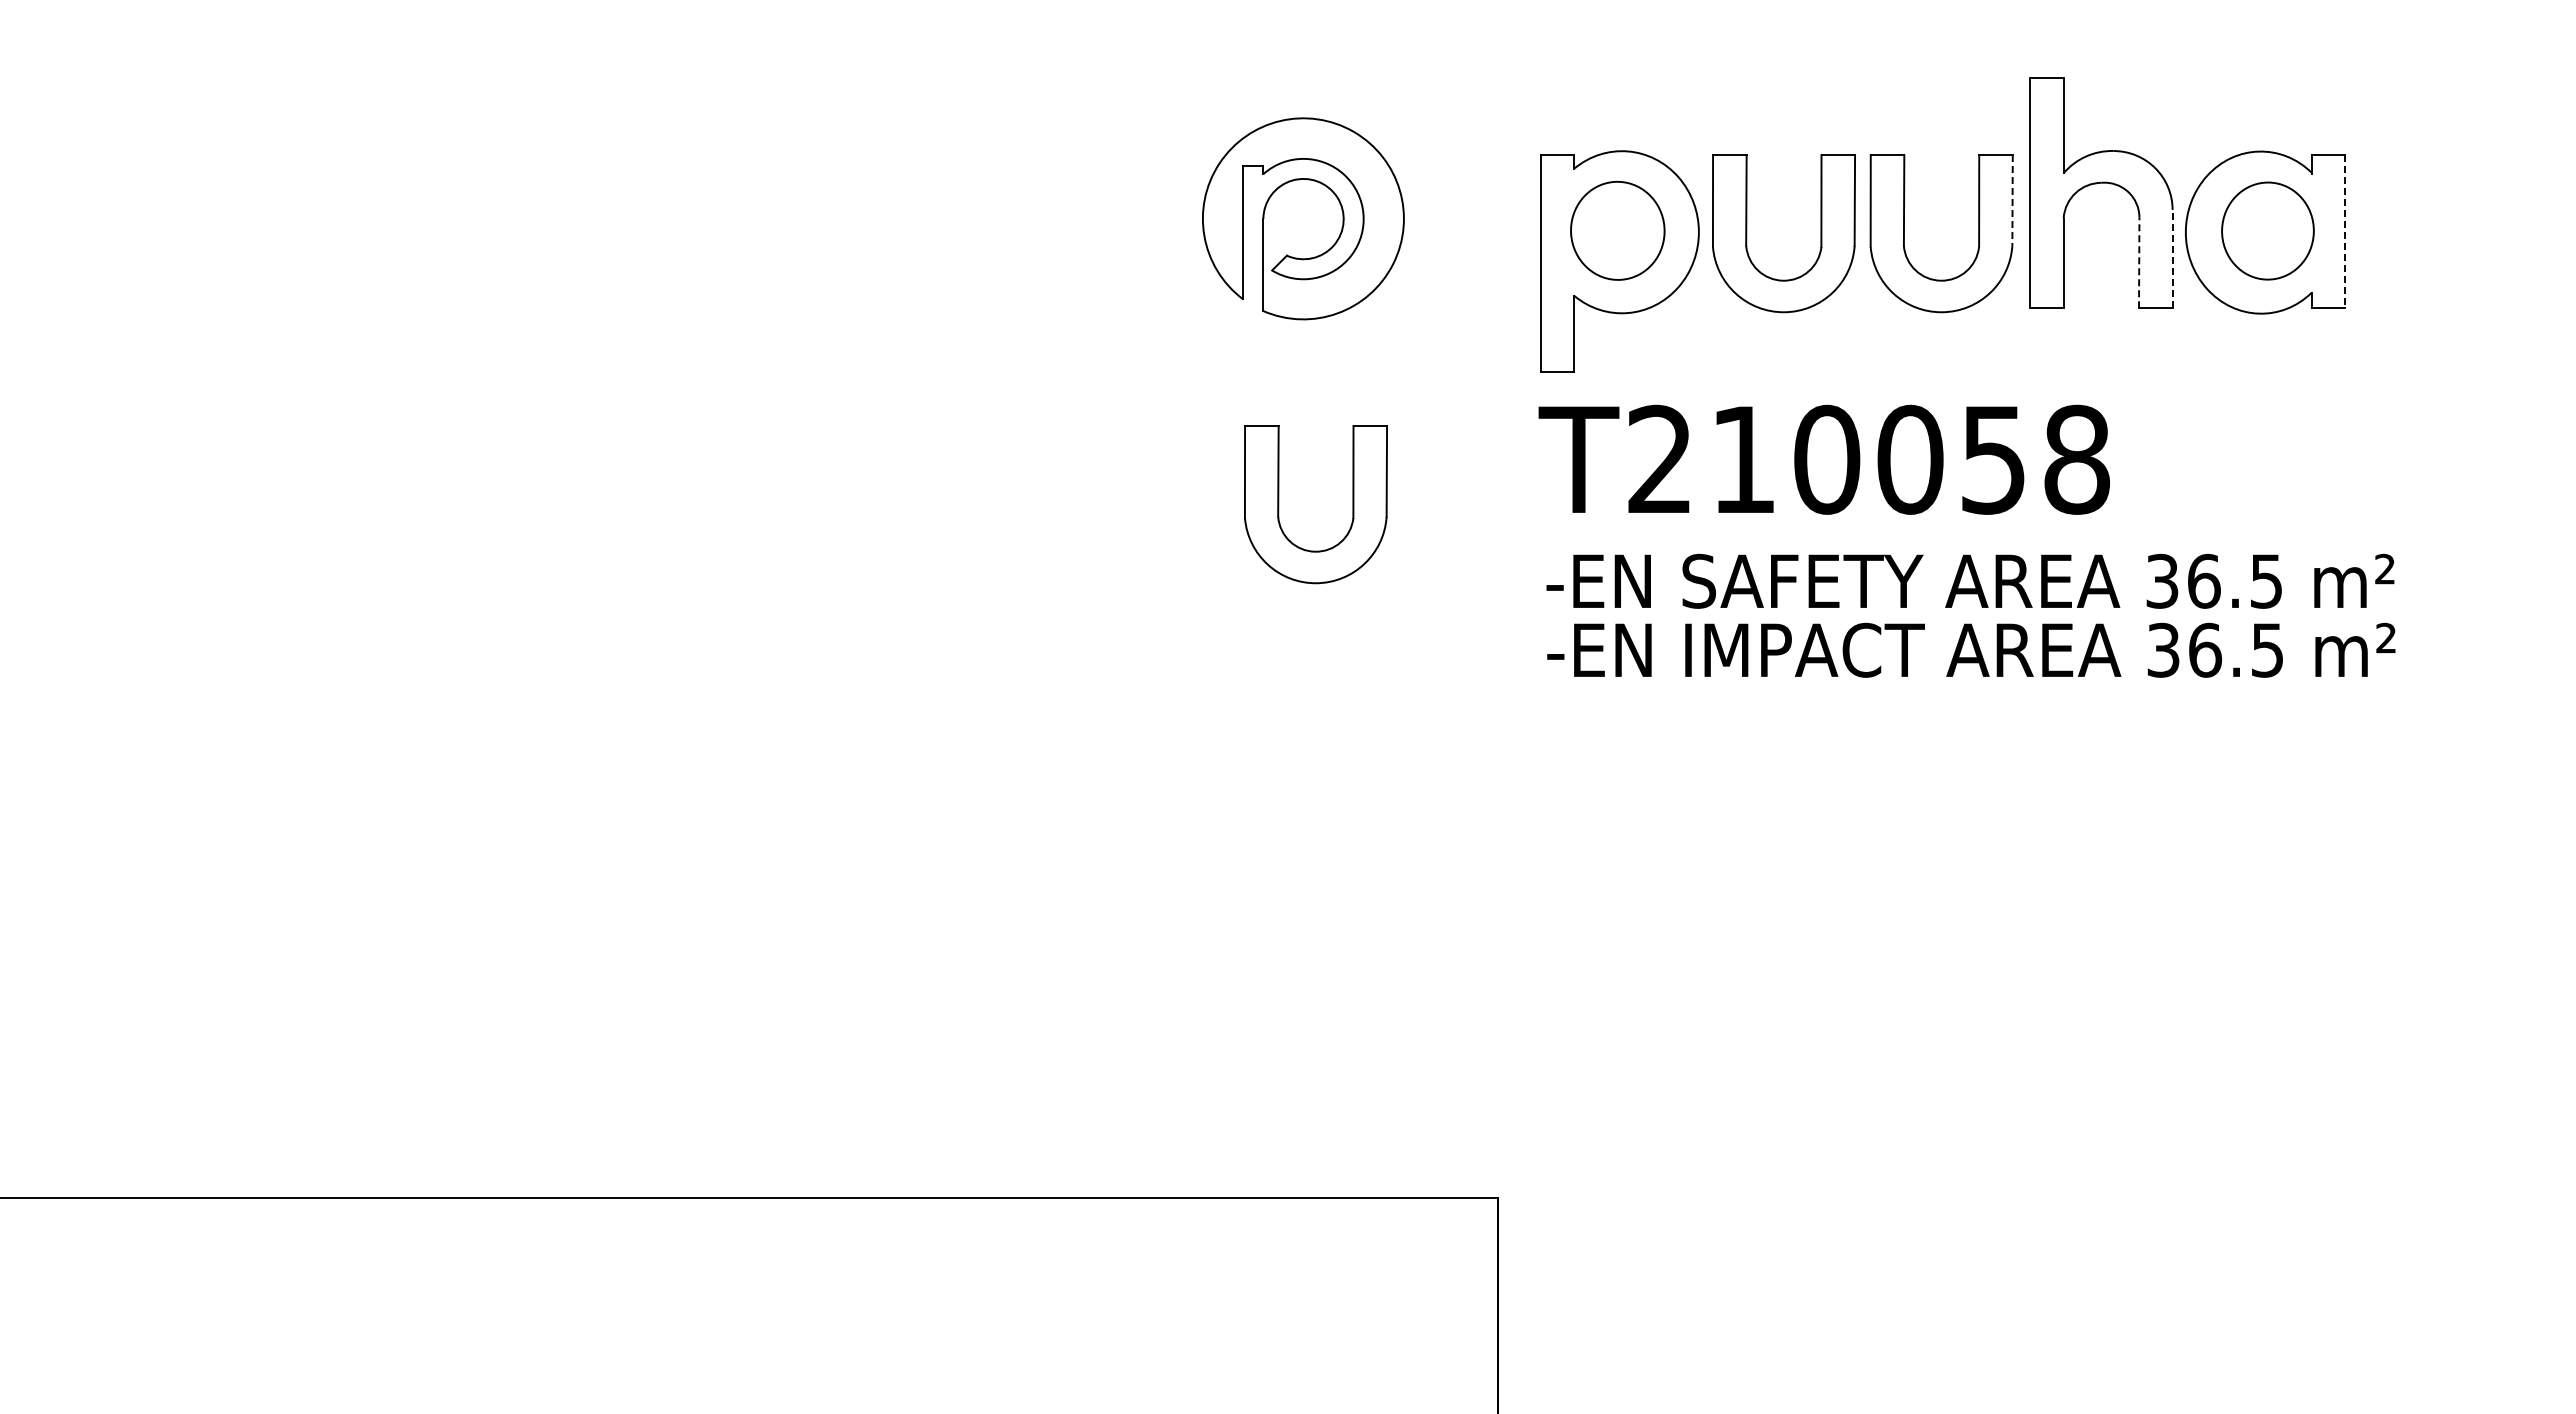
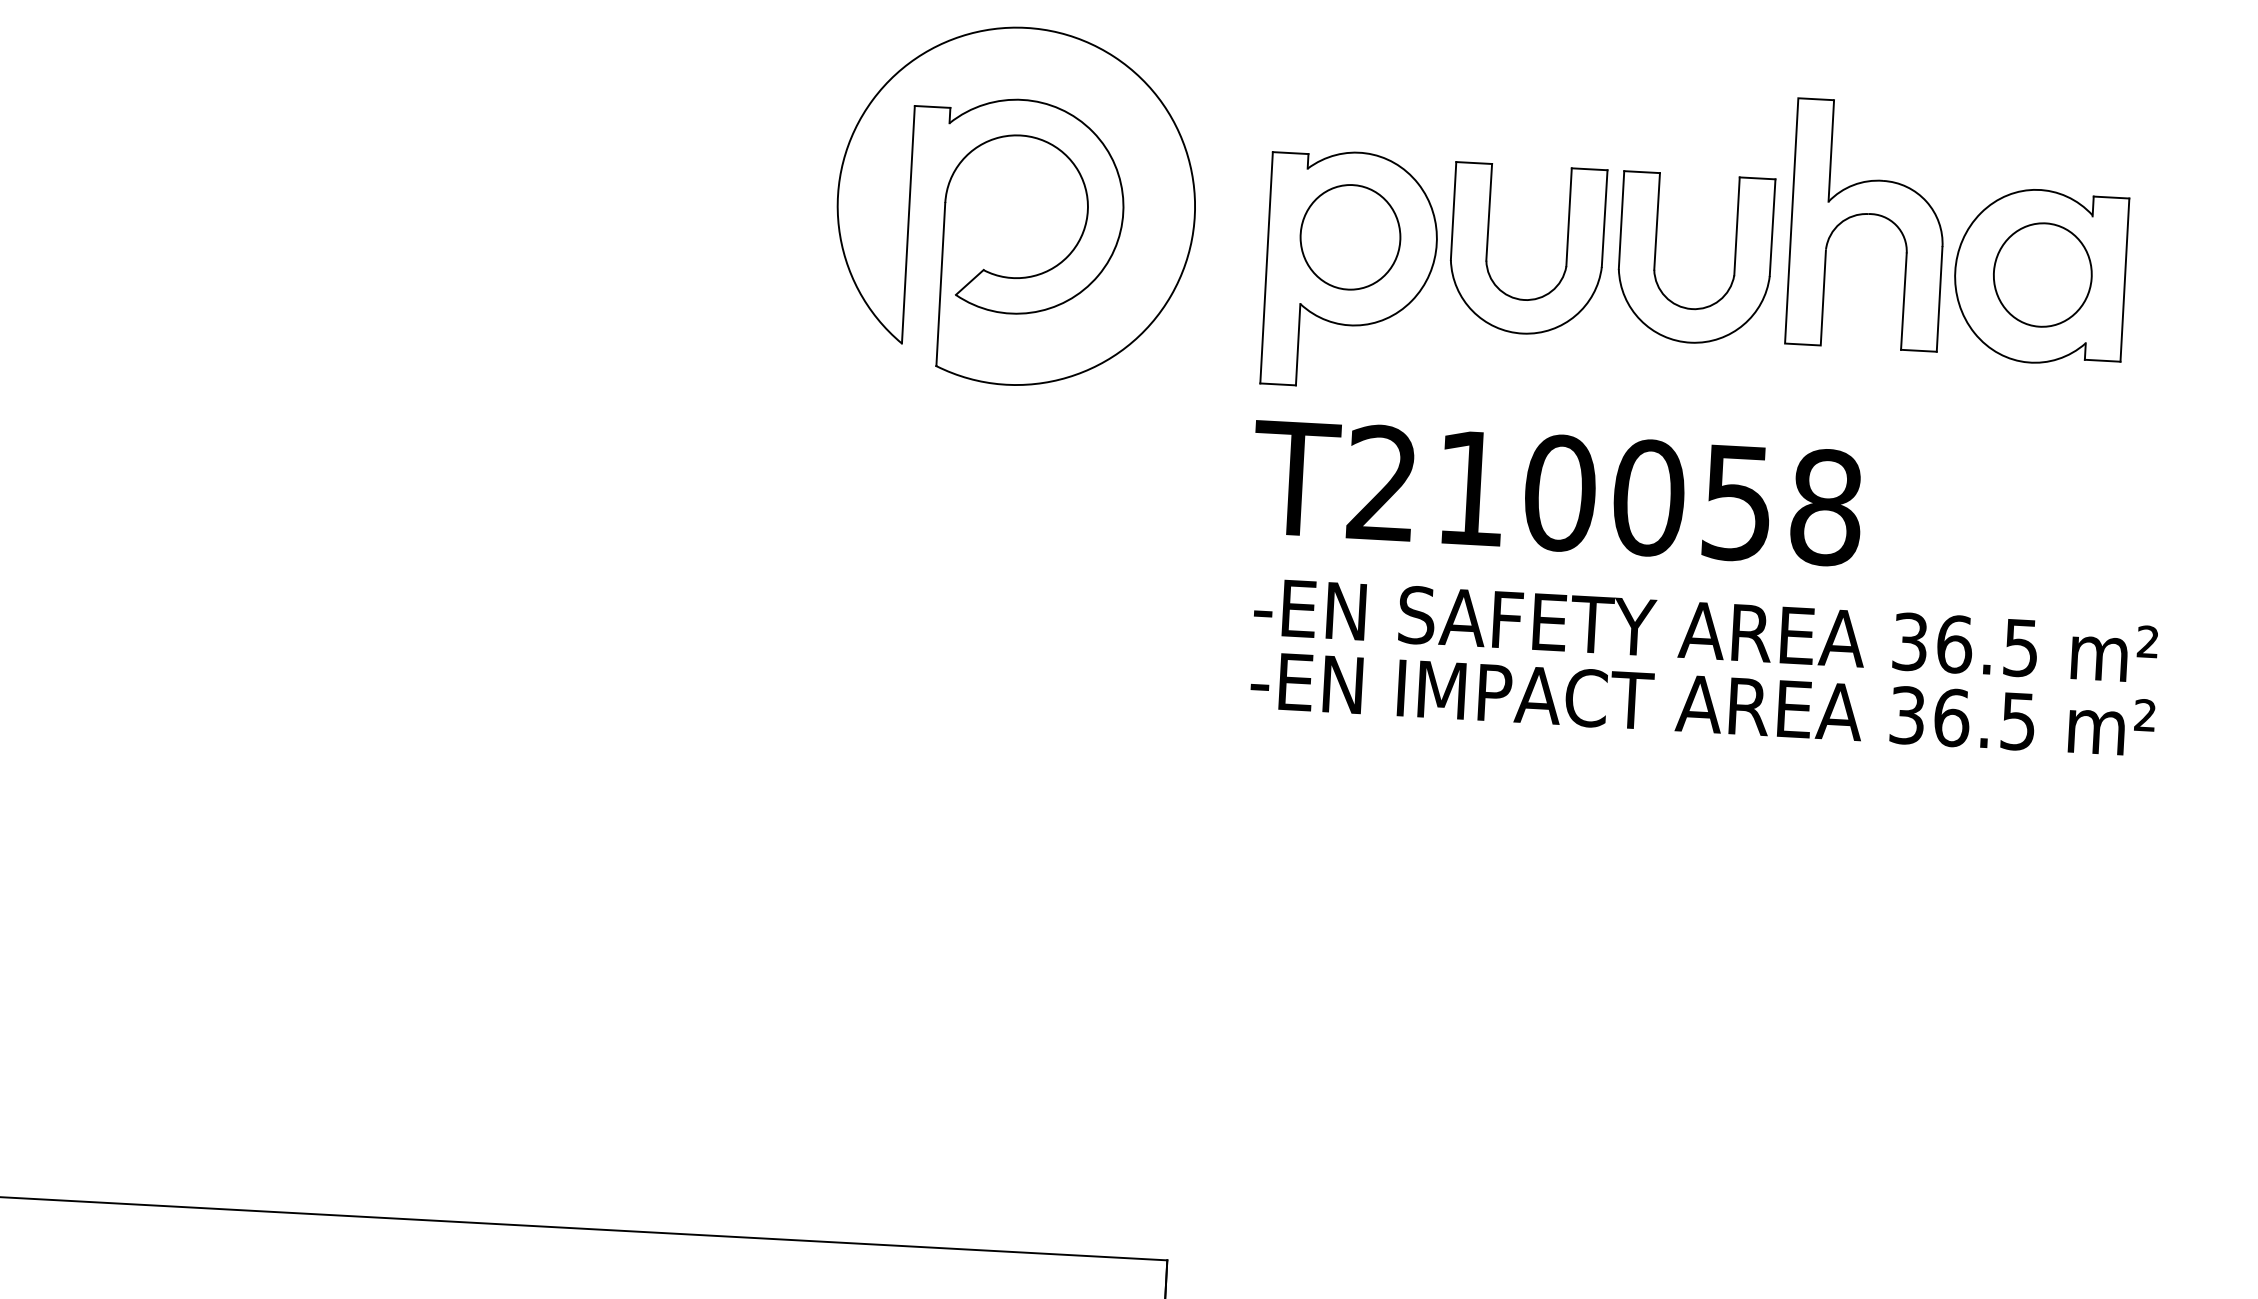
line: (2012, 200) -> (1772, 227), dashed -> solid
part: (1303, 218) -> (1016, 206), size x1.67
line: (2345, 231) -> (2125, 279), dashed -> solid
line: (2172, 258) -> (1939, 298), dashed -> solid
line: (2139, 262) -> (1904, 301), dashed -> solid
part: (1279, 504) -> (974, 509), removed

